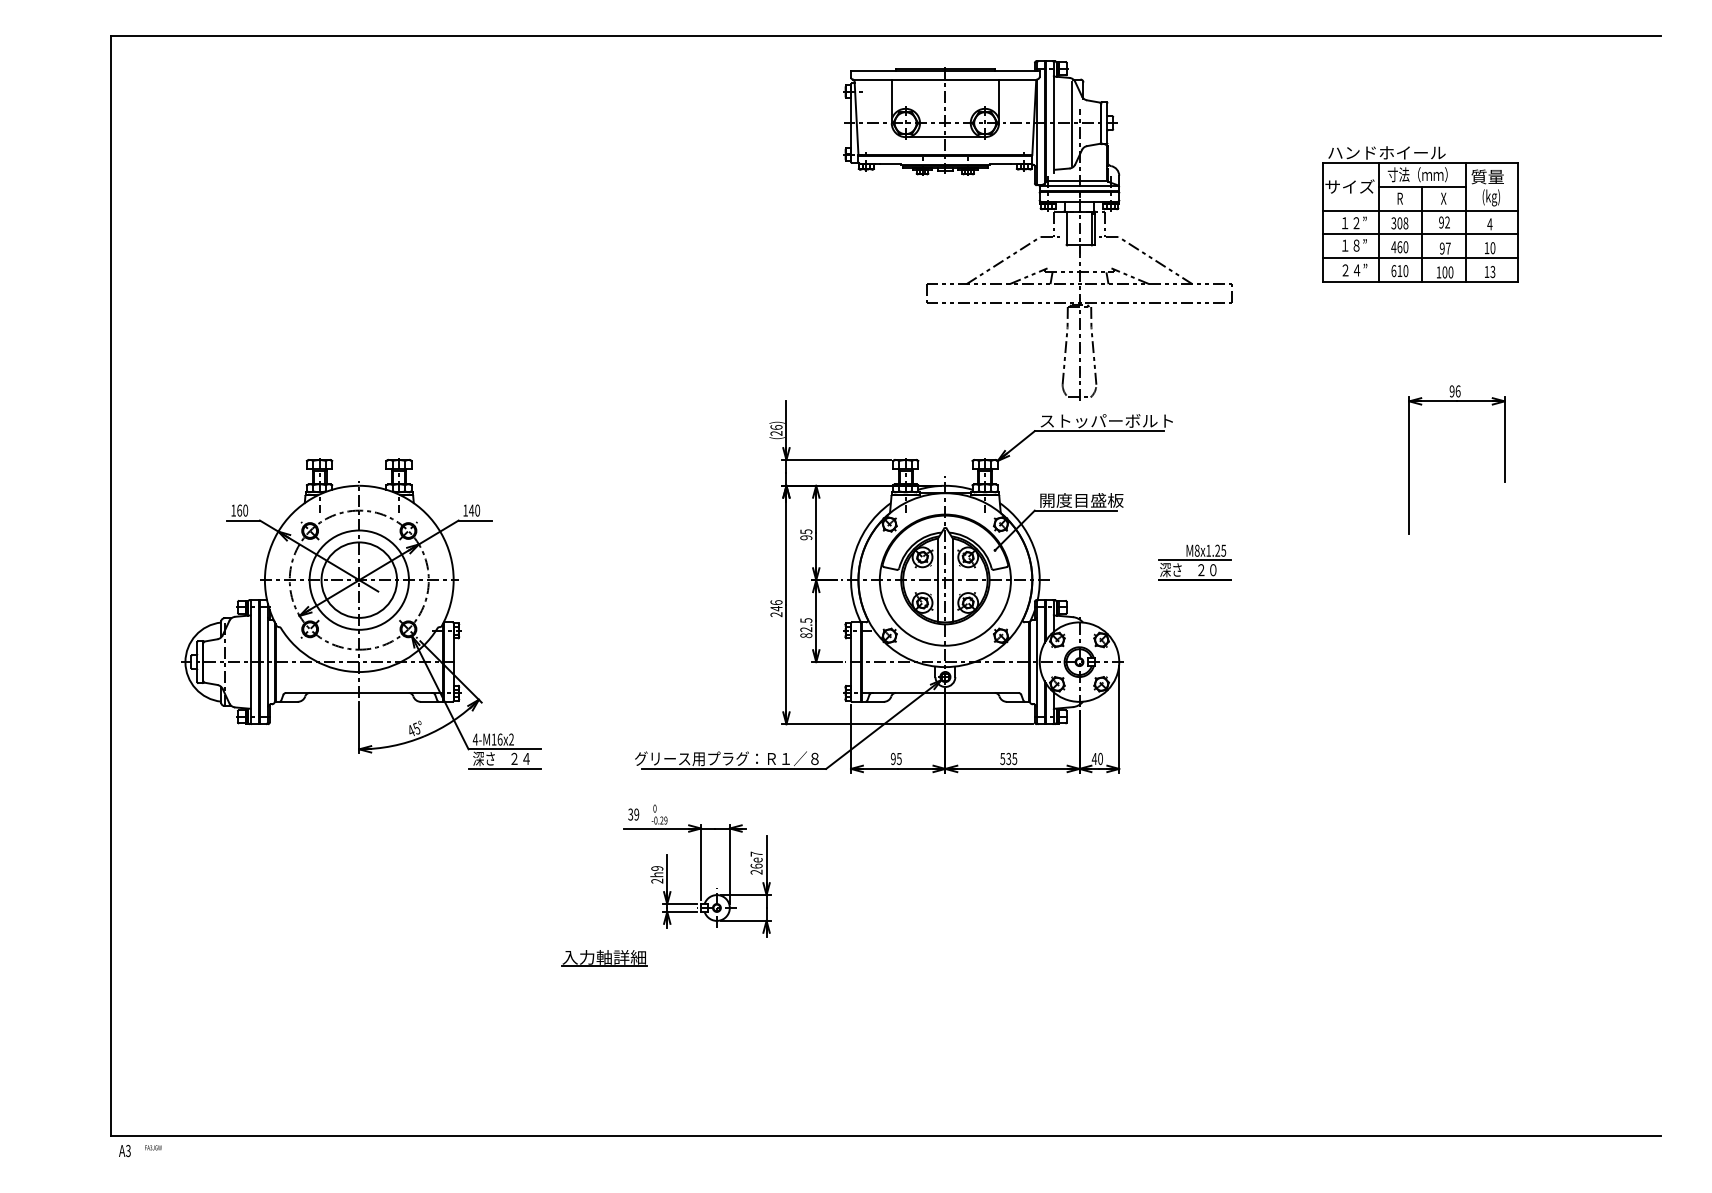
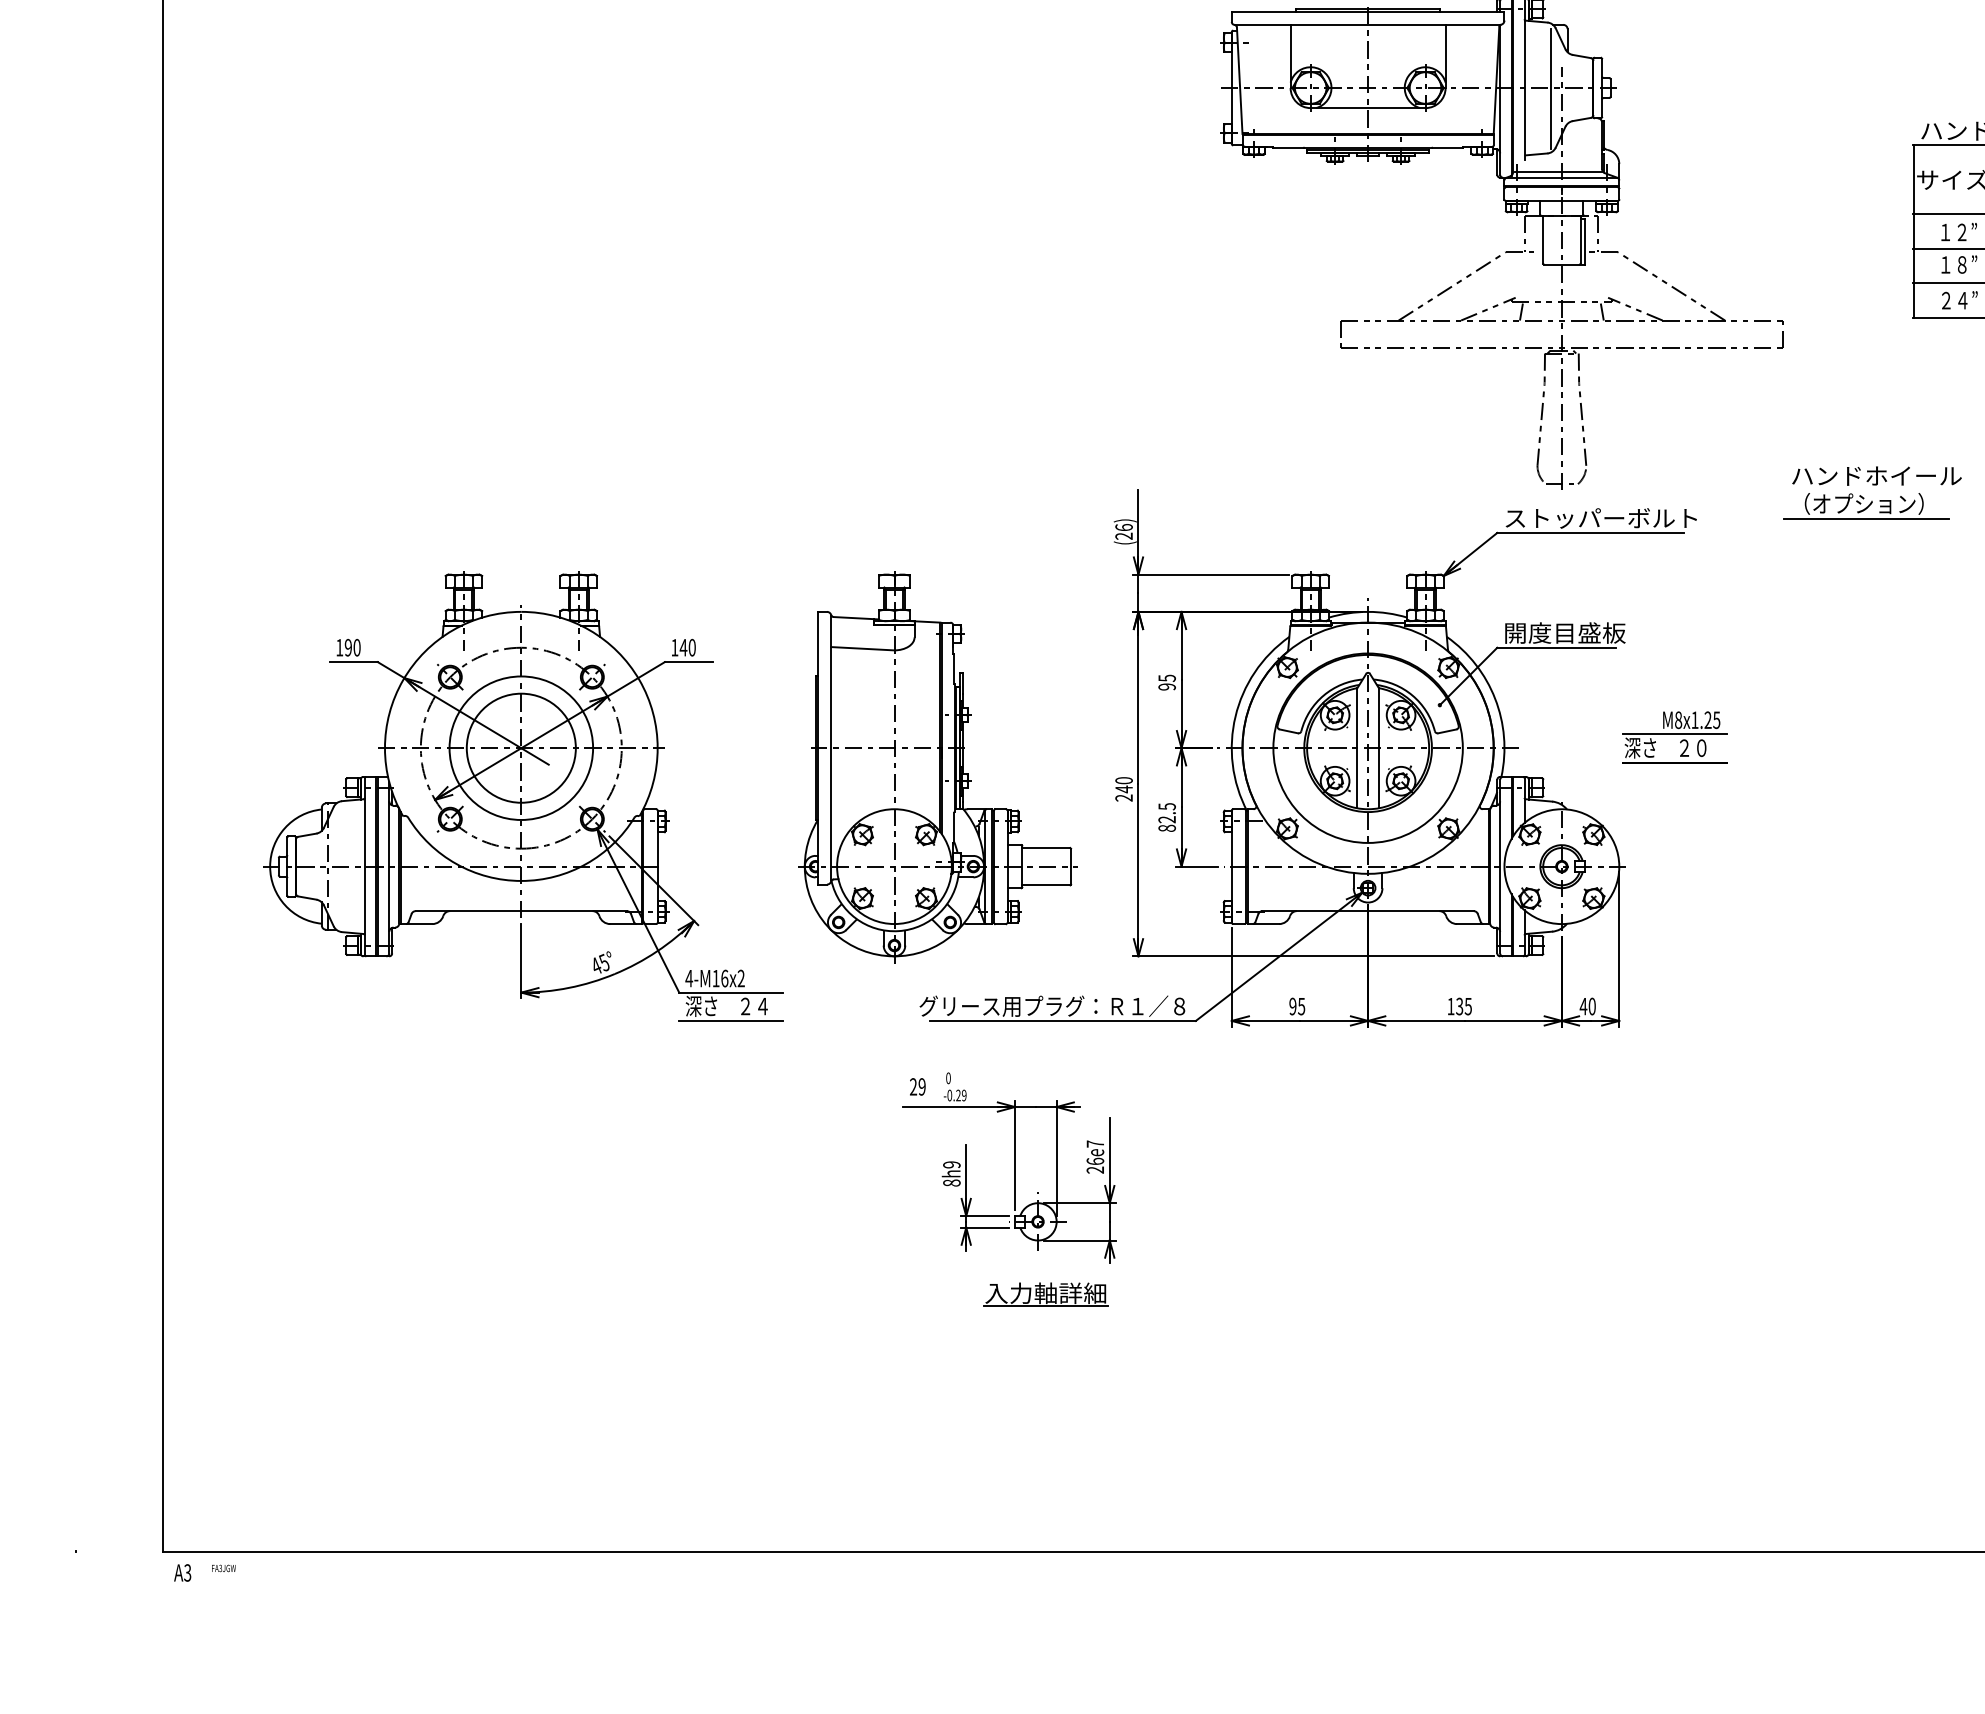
part: (1294, 403) -> (1872, 492), added
text: (239, 510) -> (348, 647), 160 -> 190
part: (1194, 562) -> (1674, 737), moved
part: (647, 593) -> (937, 767), added
text: (776, 602) -> (1124, 780), 246 -> 240
text: (1002, 759) -> (1450, 1007), 535 -> 135
text: (630, 814) -> (913, 1086), 39 -> 29
text: (657, 880) -> (952, 1182), 2h9 -> 8h9
part: (604, 958) -> (1046, 1294), moved

